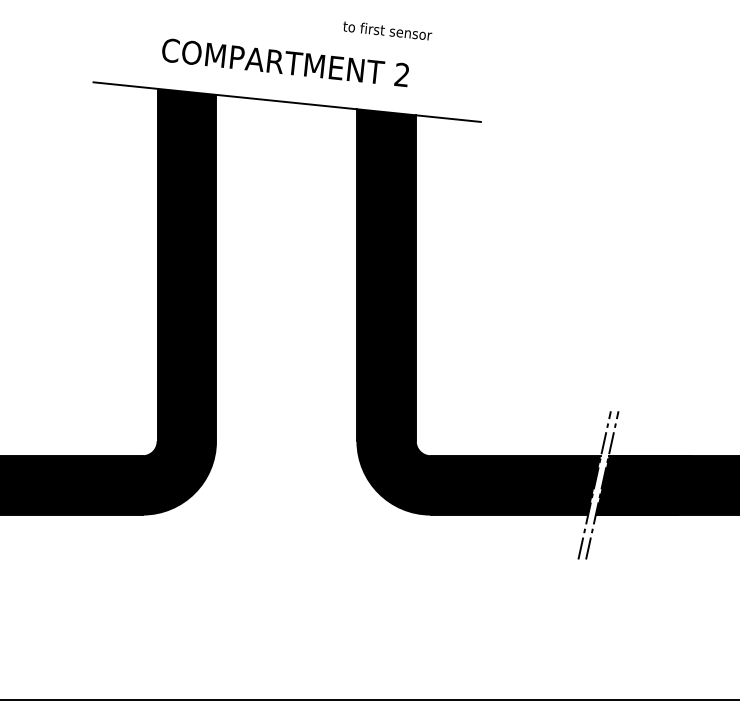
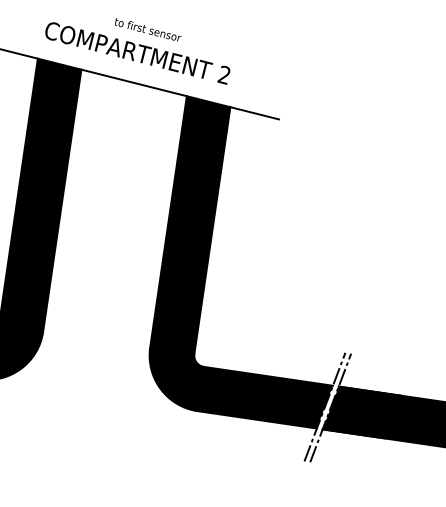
text: (387, 30) -> (147, 29), moved

